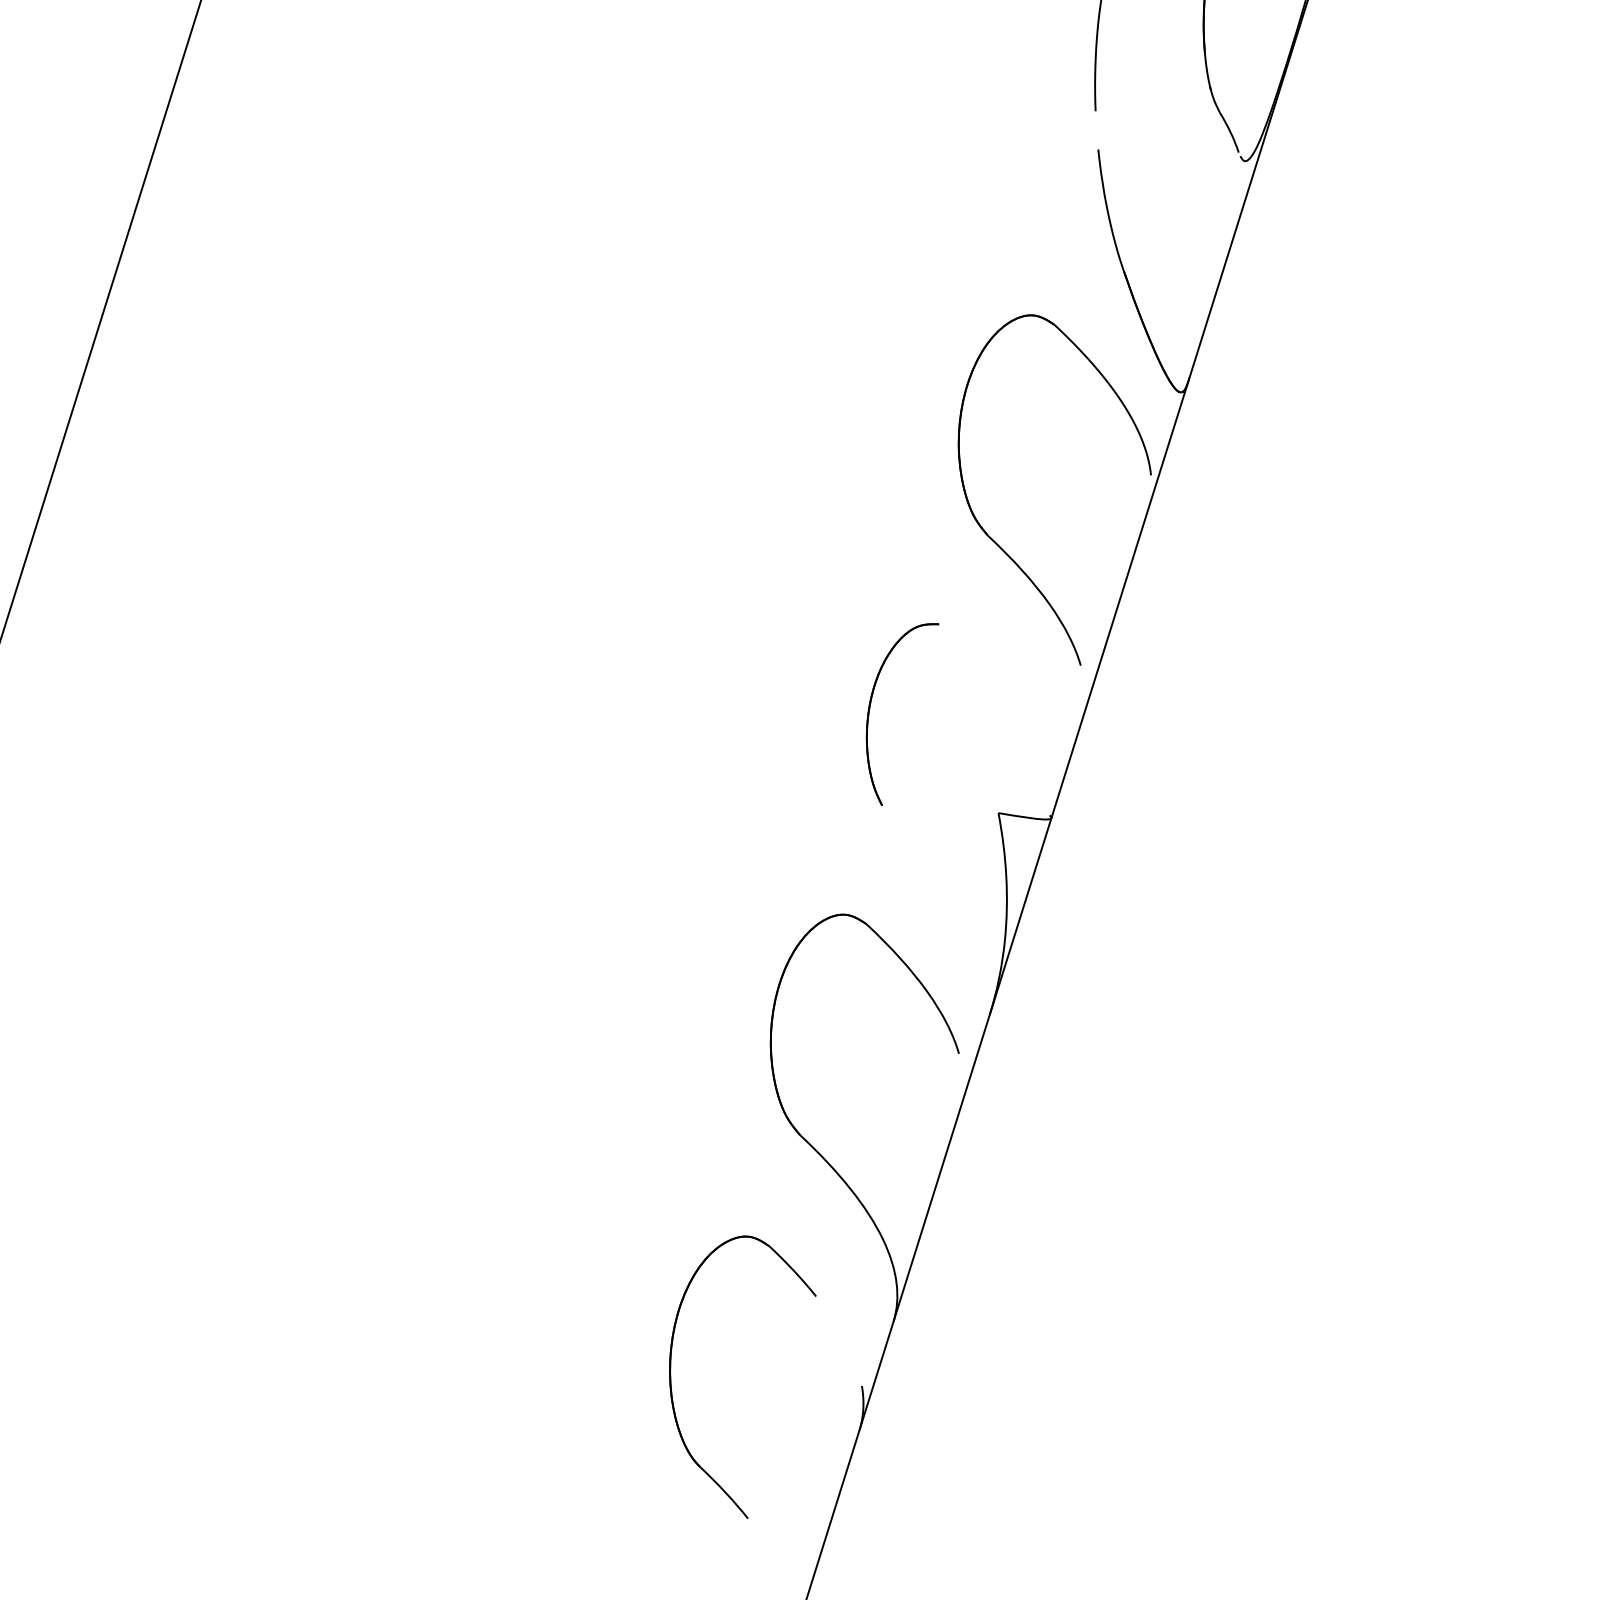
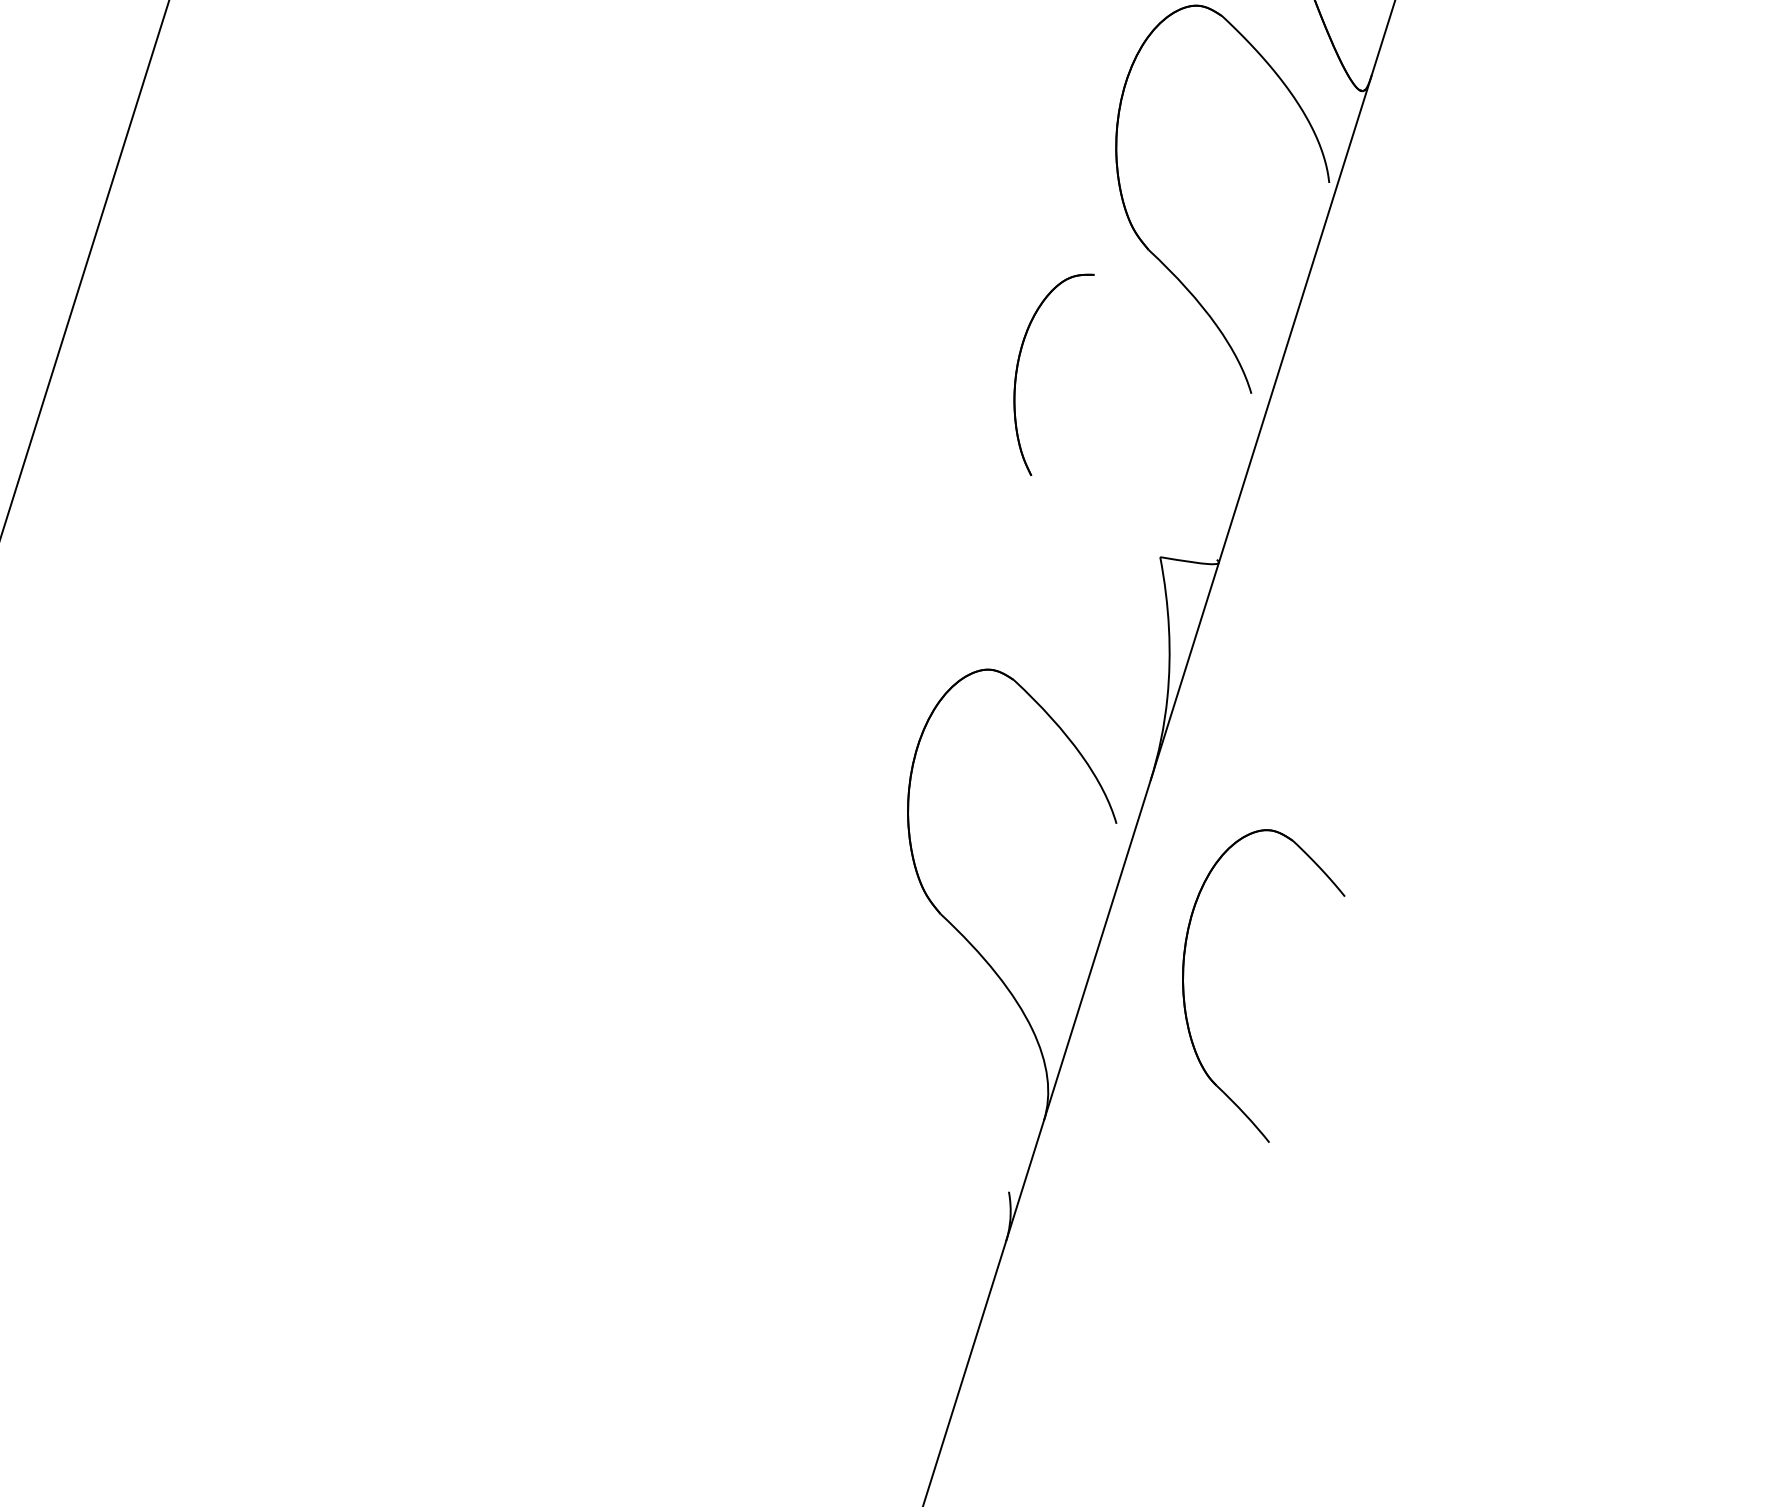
part: (870, 709) -> (1018, 369), moved
part: (671, 1376) -> (1184, 985), moved

